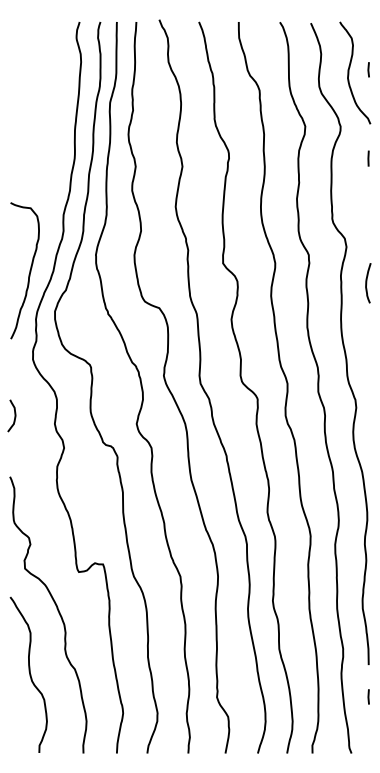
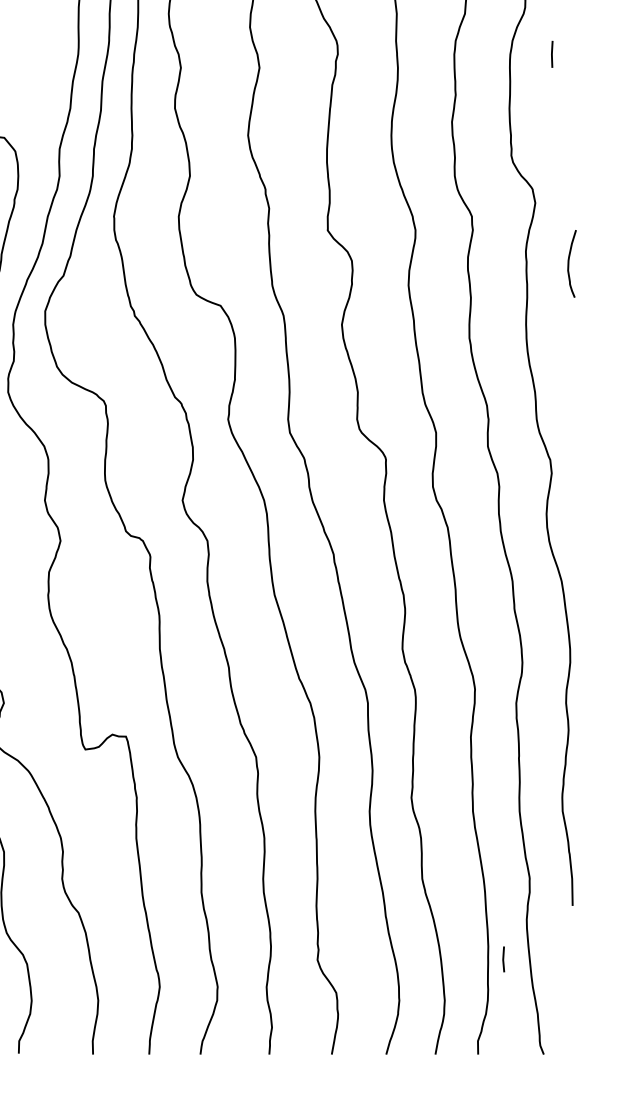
line: (368, 158) -> (552, 54), moved
line: (368, 696) -> (503, 958), moved

